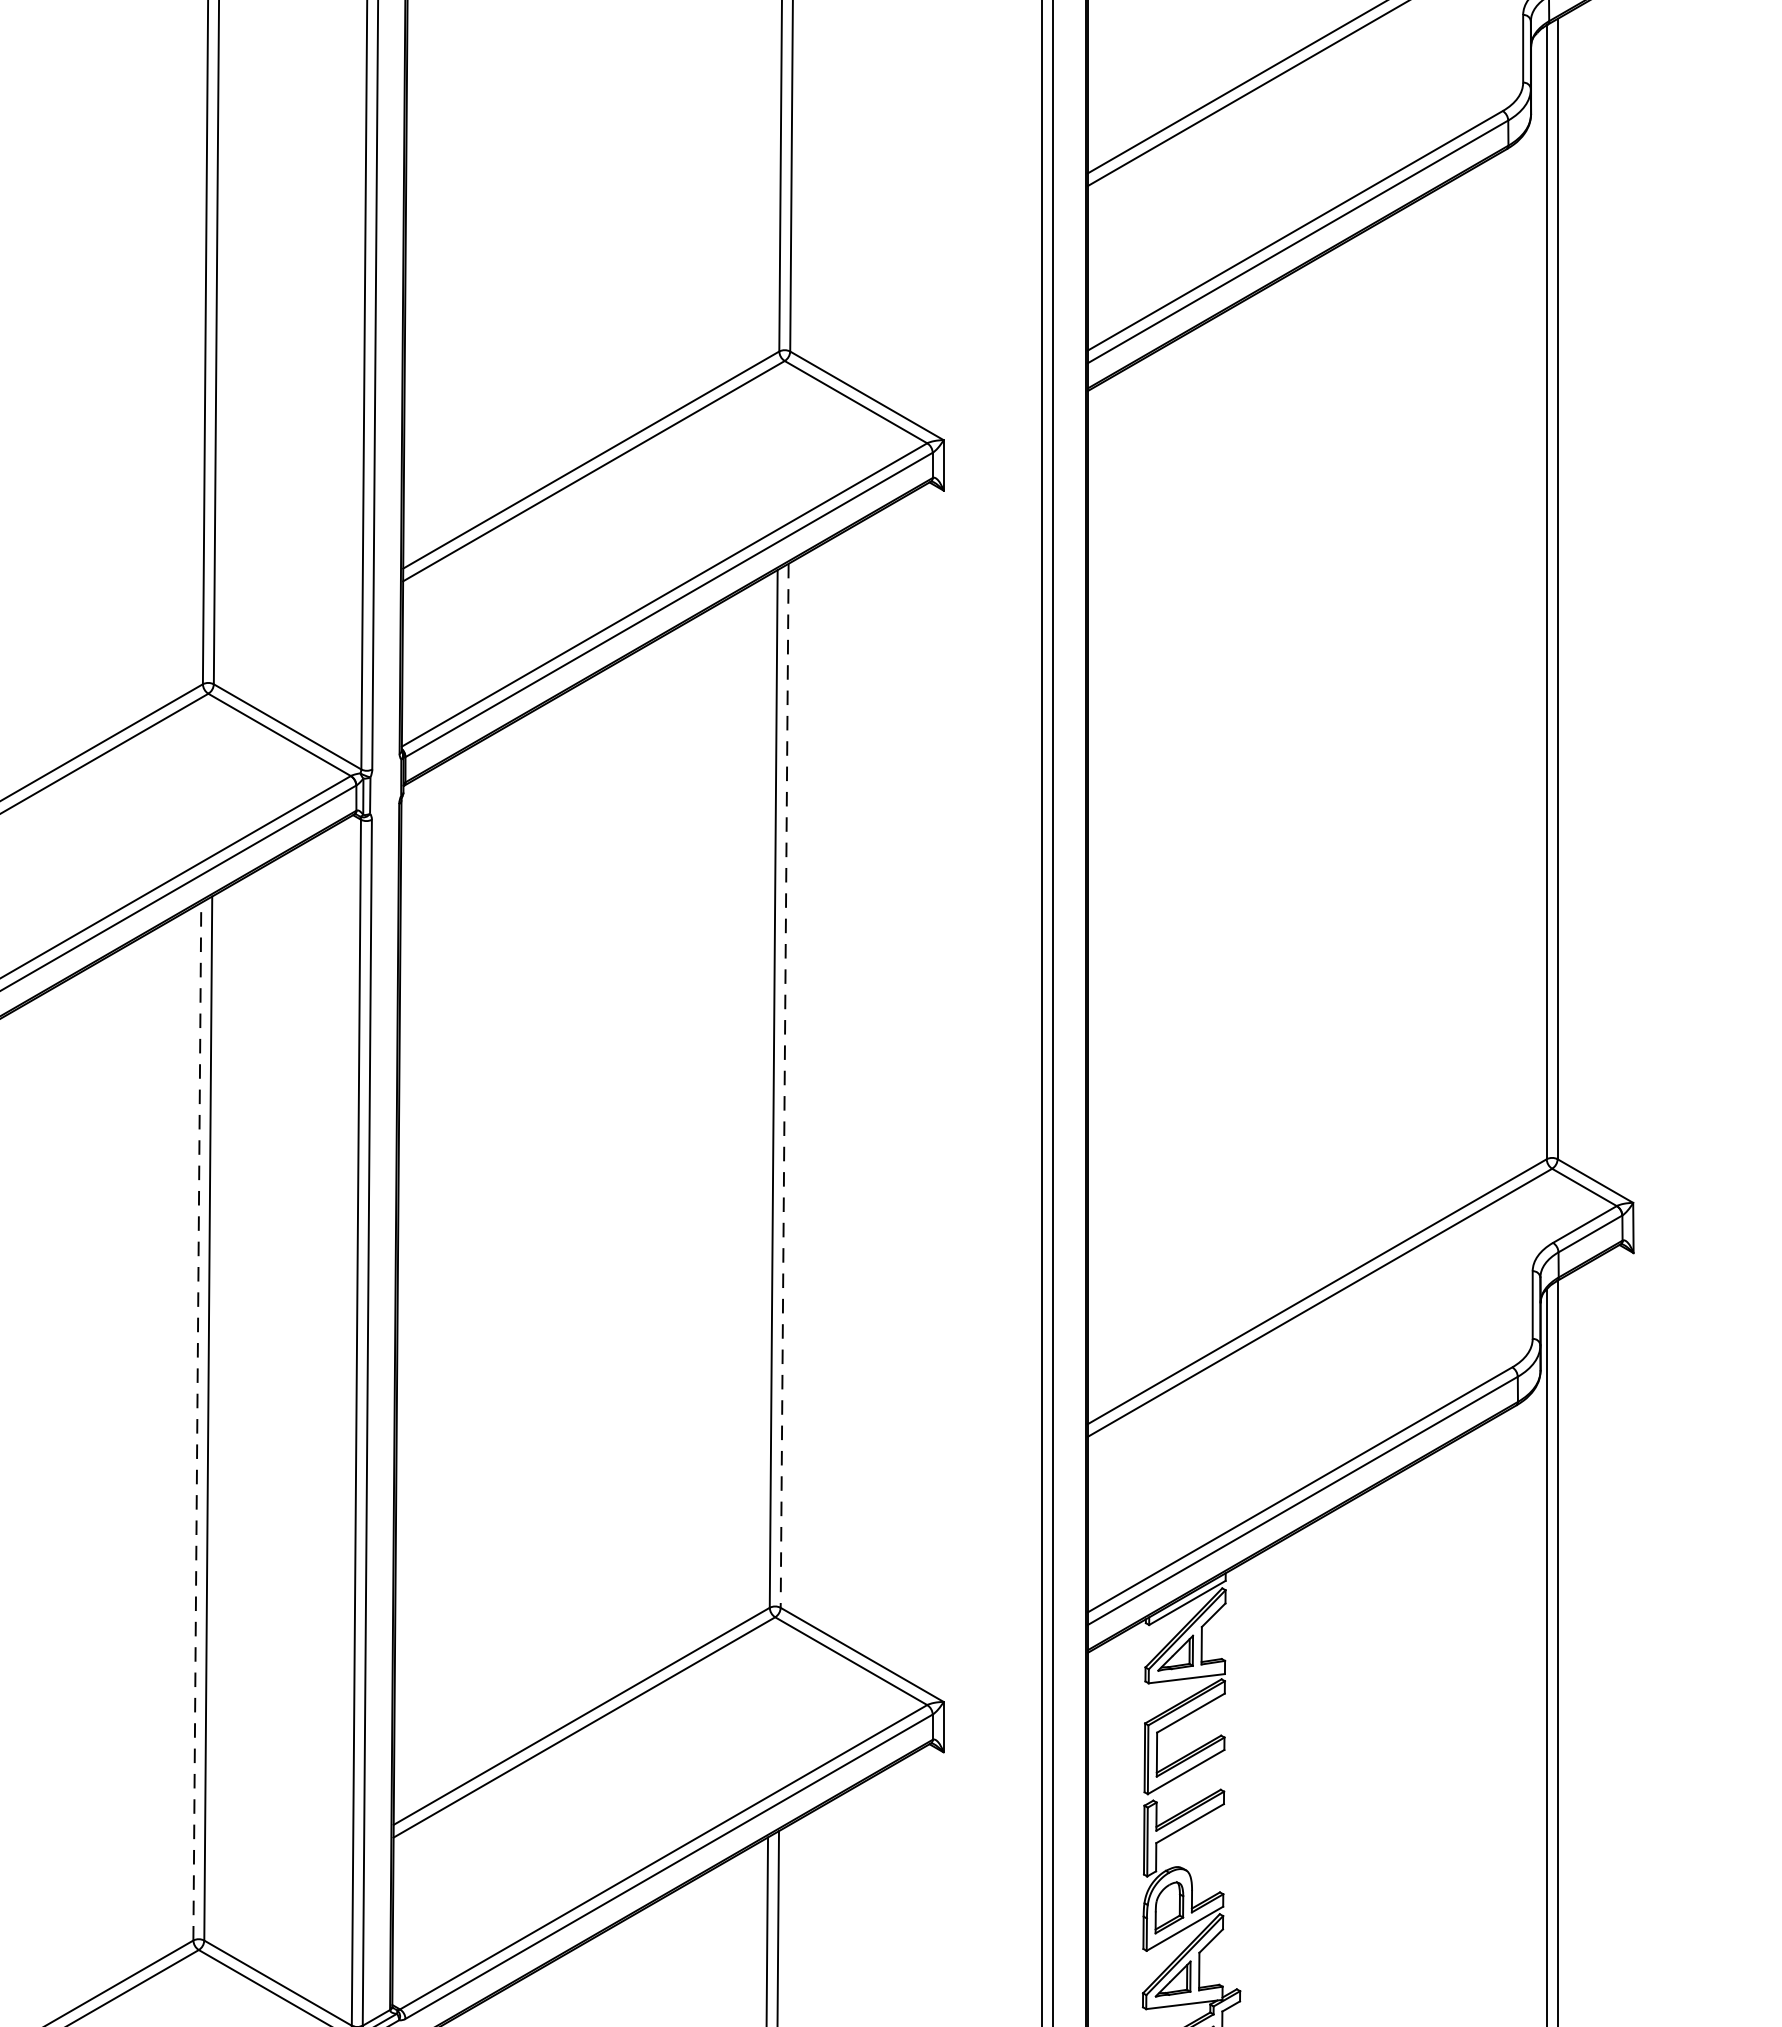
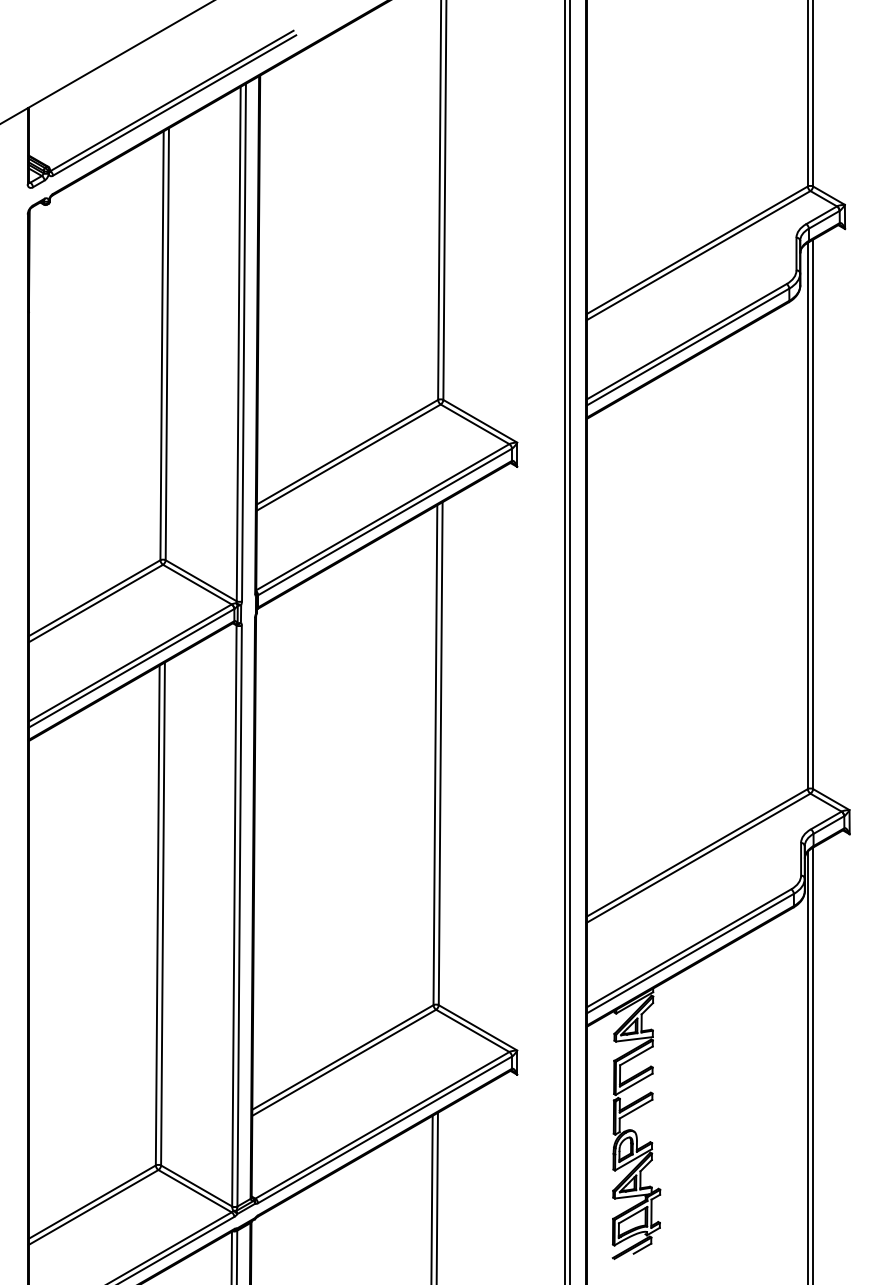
line: (784, 1087) -> (440, 754), dashed -> solid
line: (196, 1421) -> (157, 915), dashed -> solid

